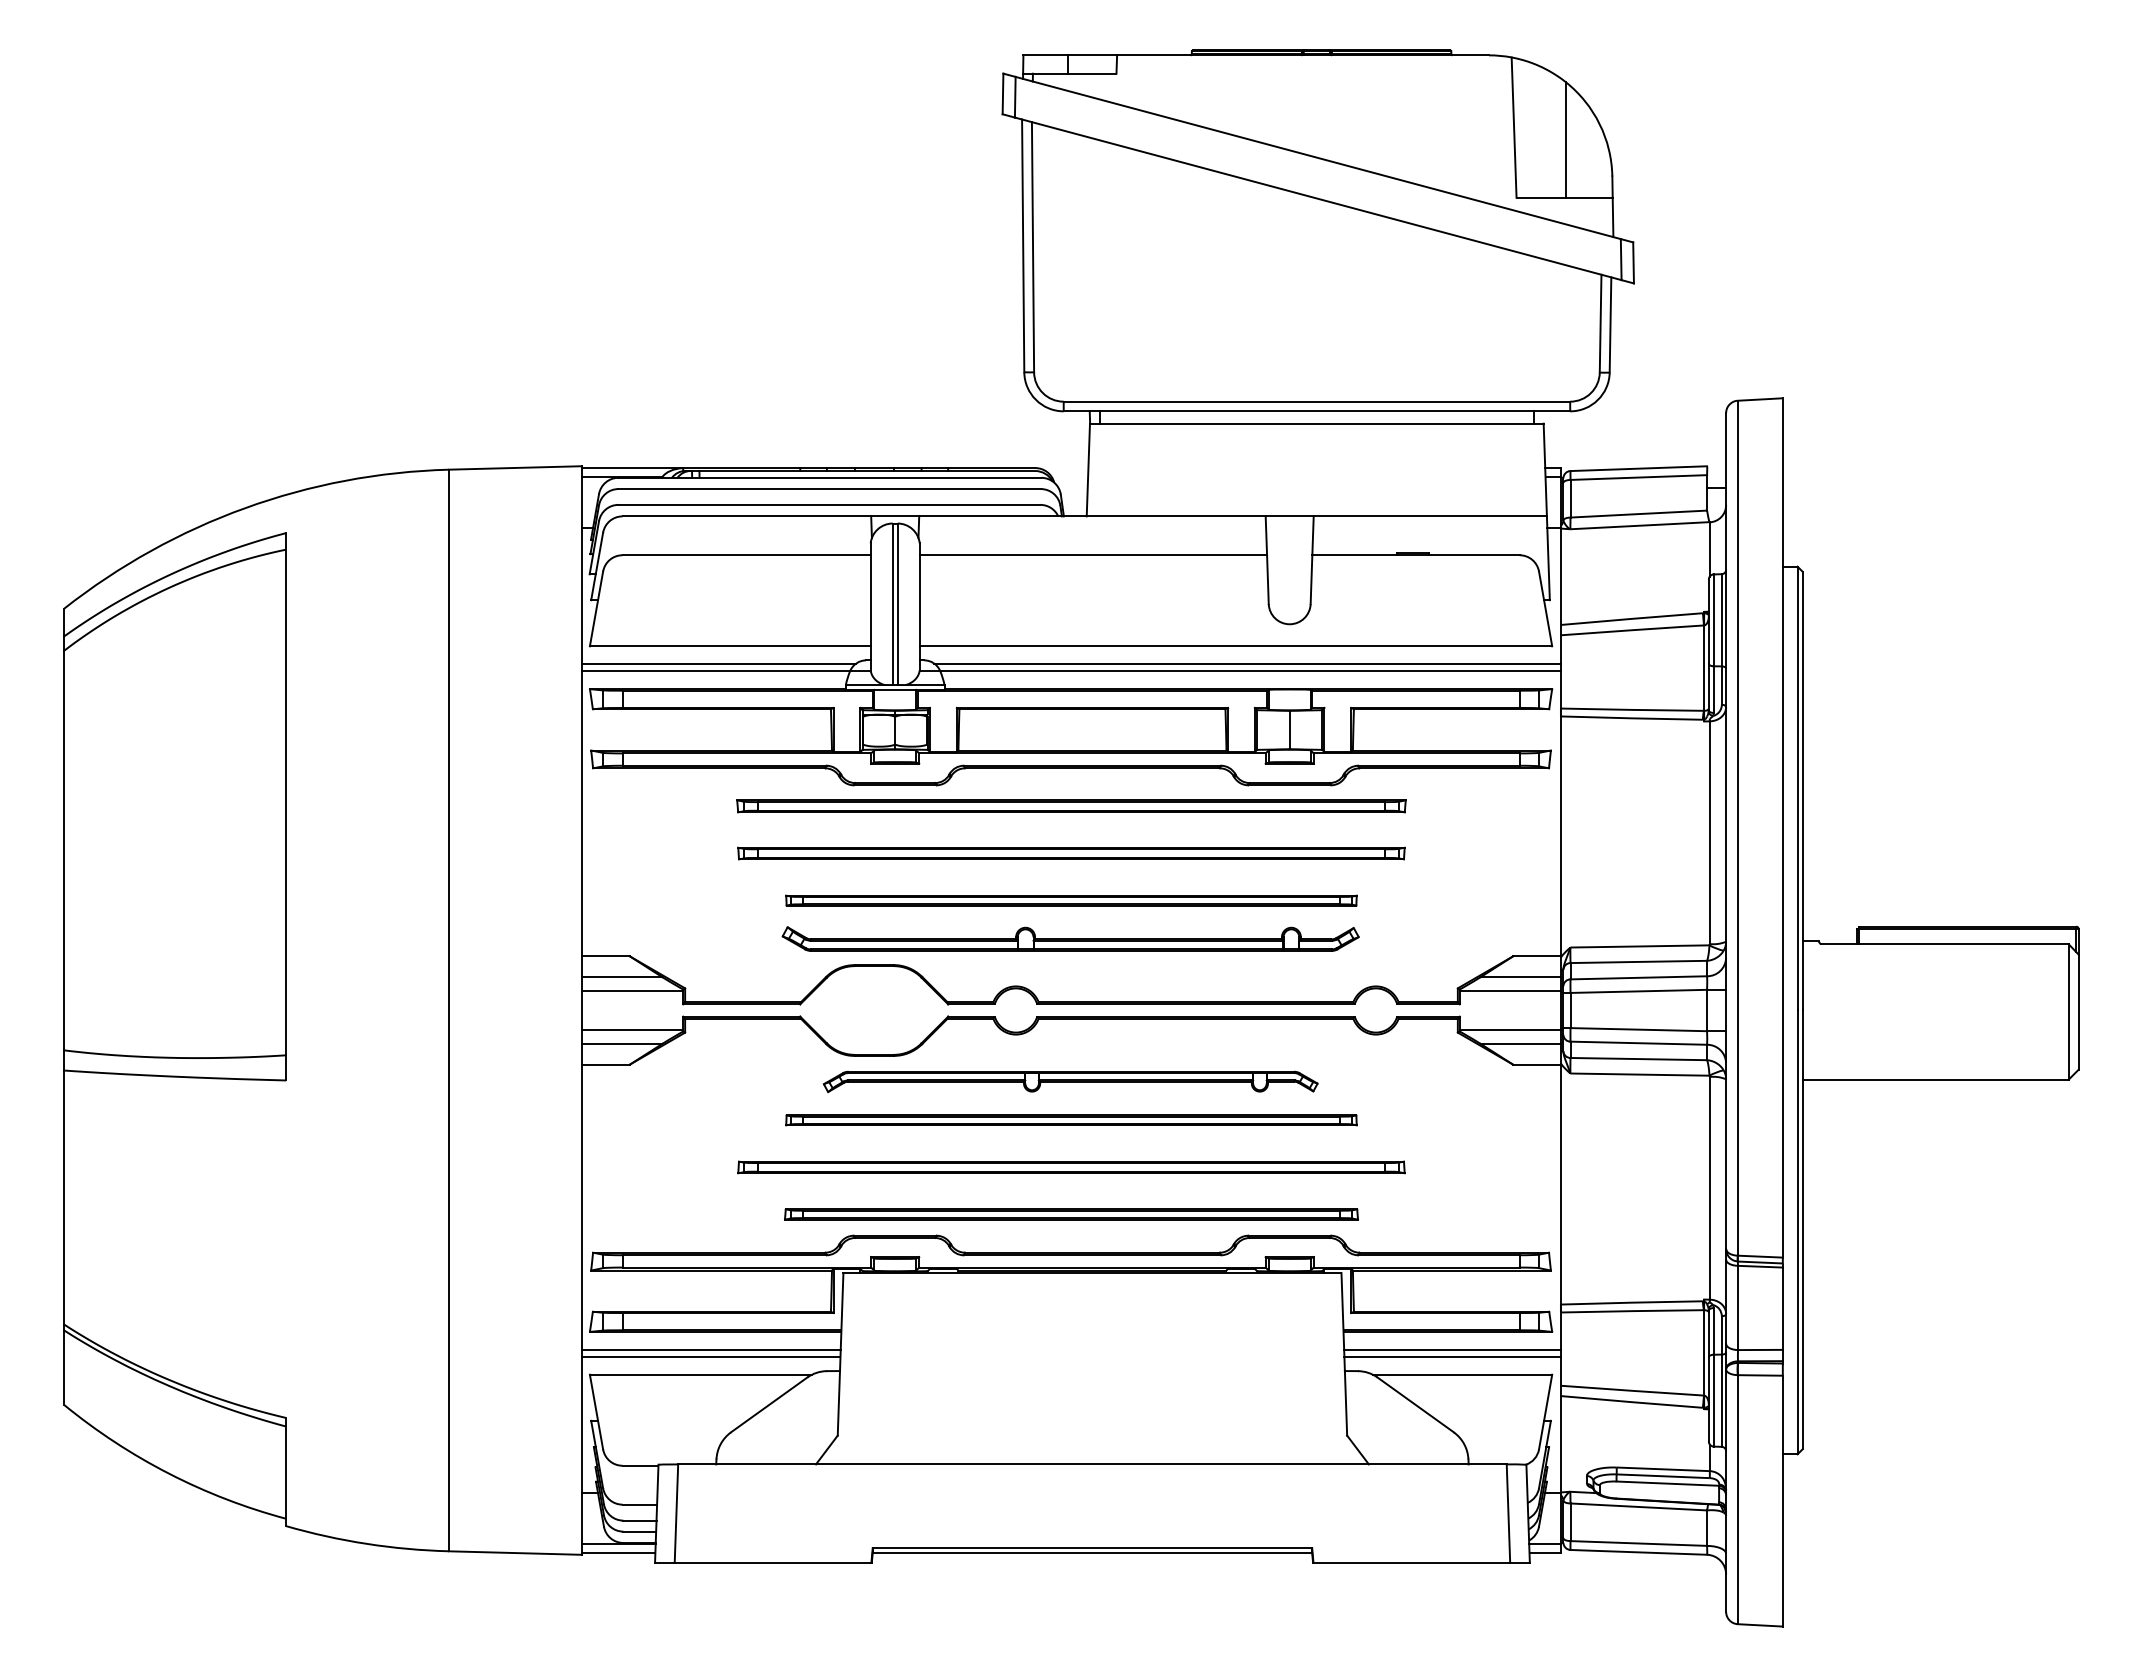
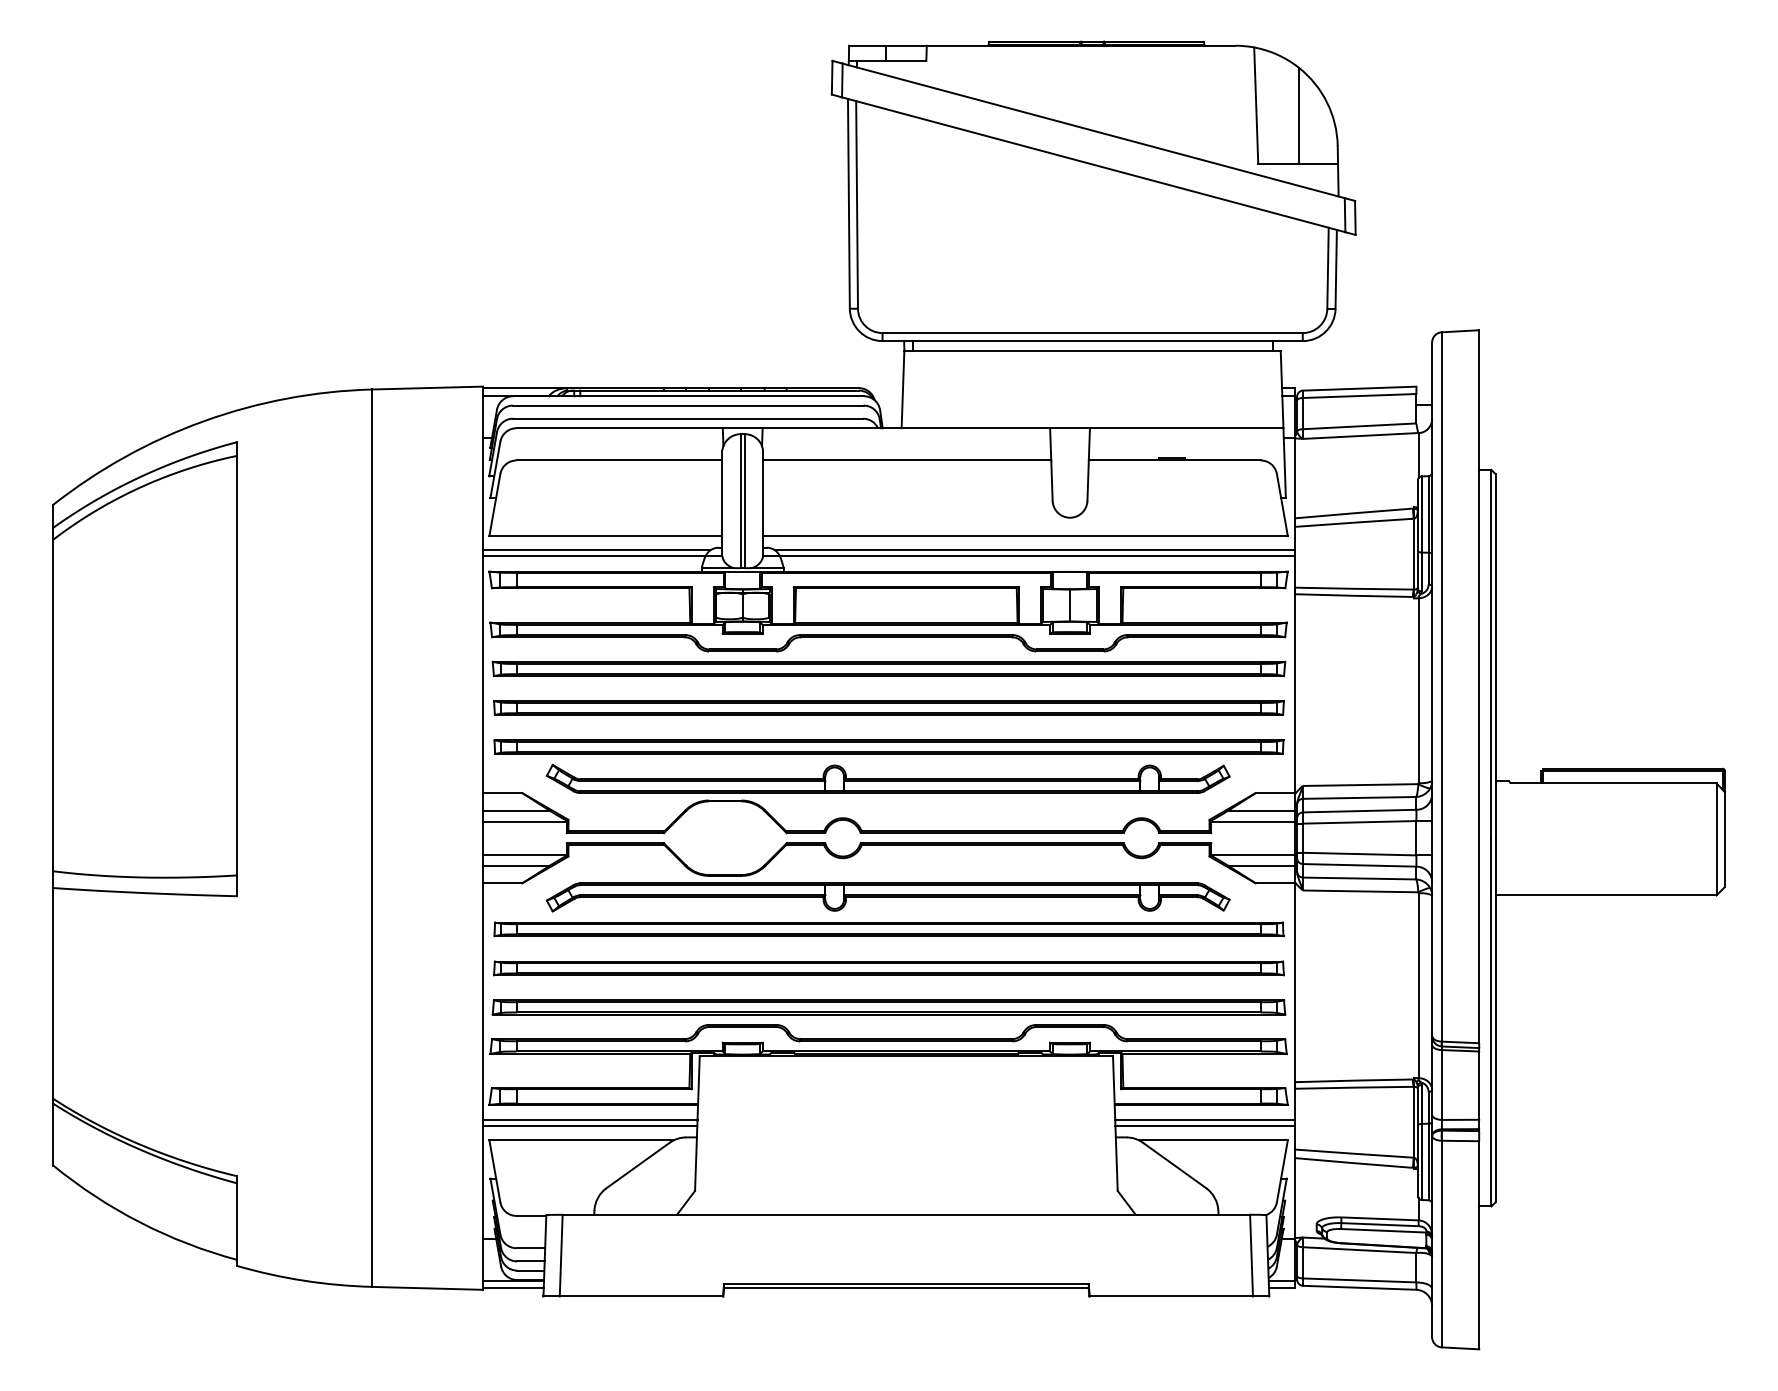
part: (1071, 805) -> (889, 668), size x1.43
part: (1071, 853) -> (889, 707), size x1.43
part: (1071, 900) -> (889, 746), size x1.67
part: (1070, 938) -> (888, 778), size x1.43
part: (1070, 1081) -> (888, 897), size x1.67
part: (1071, 1120) -> (889, 929), size x1.67
part: (1071, 1167) -> (889, 968), size x1.43
part: (1071, 1214) -> (889, 1007), size x1.67

